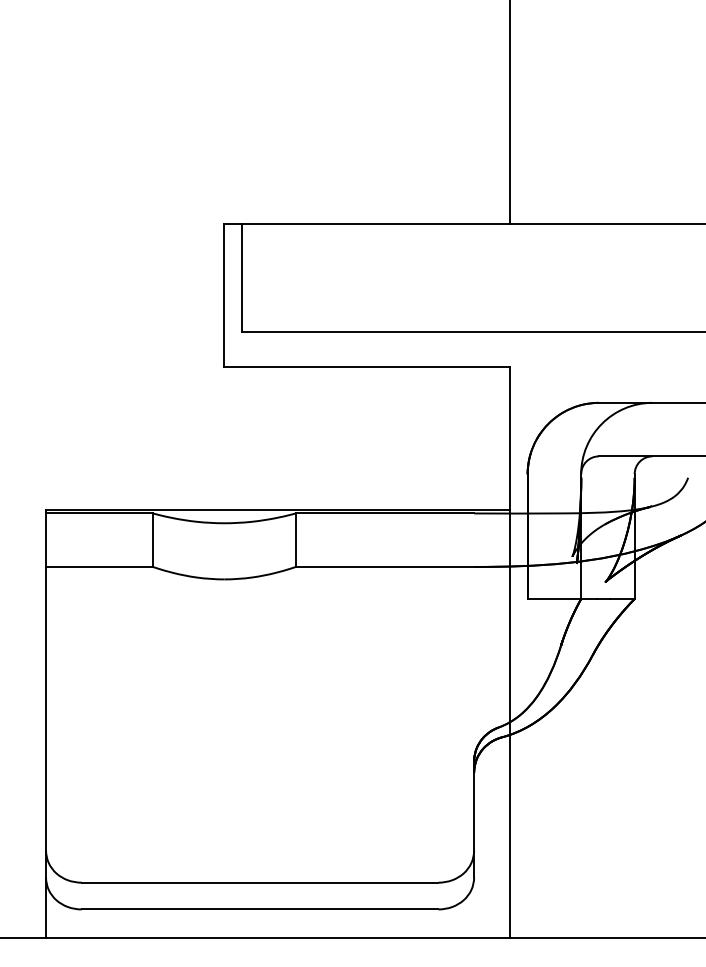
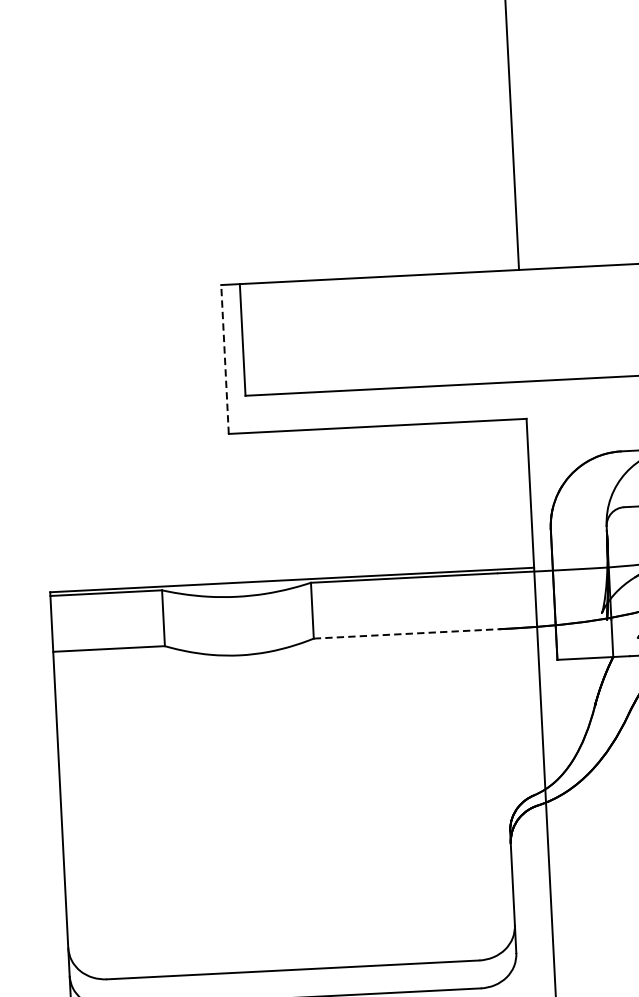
line: (224, 295) -> (225, 359), solid -> dashed
line: (385, 566) -> (407, 633), solid -> dashed

